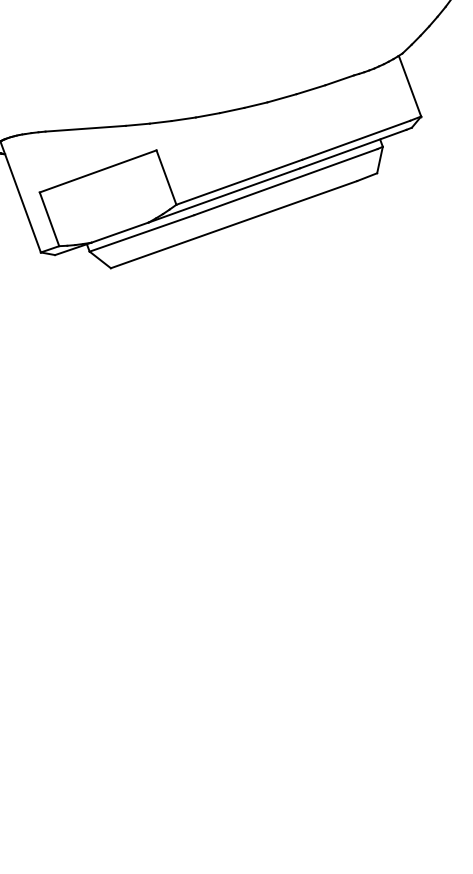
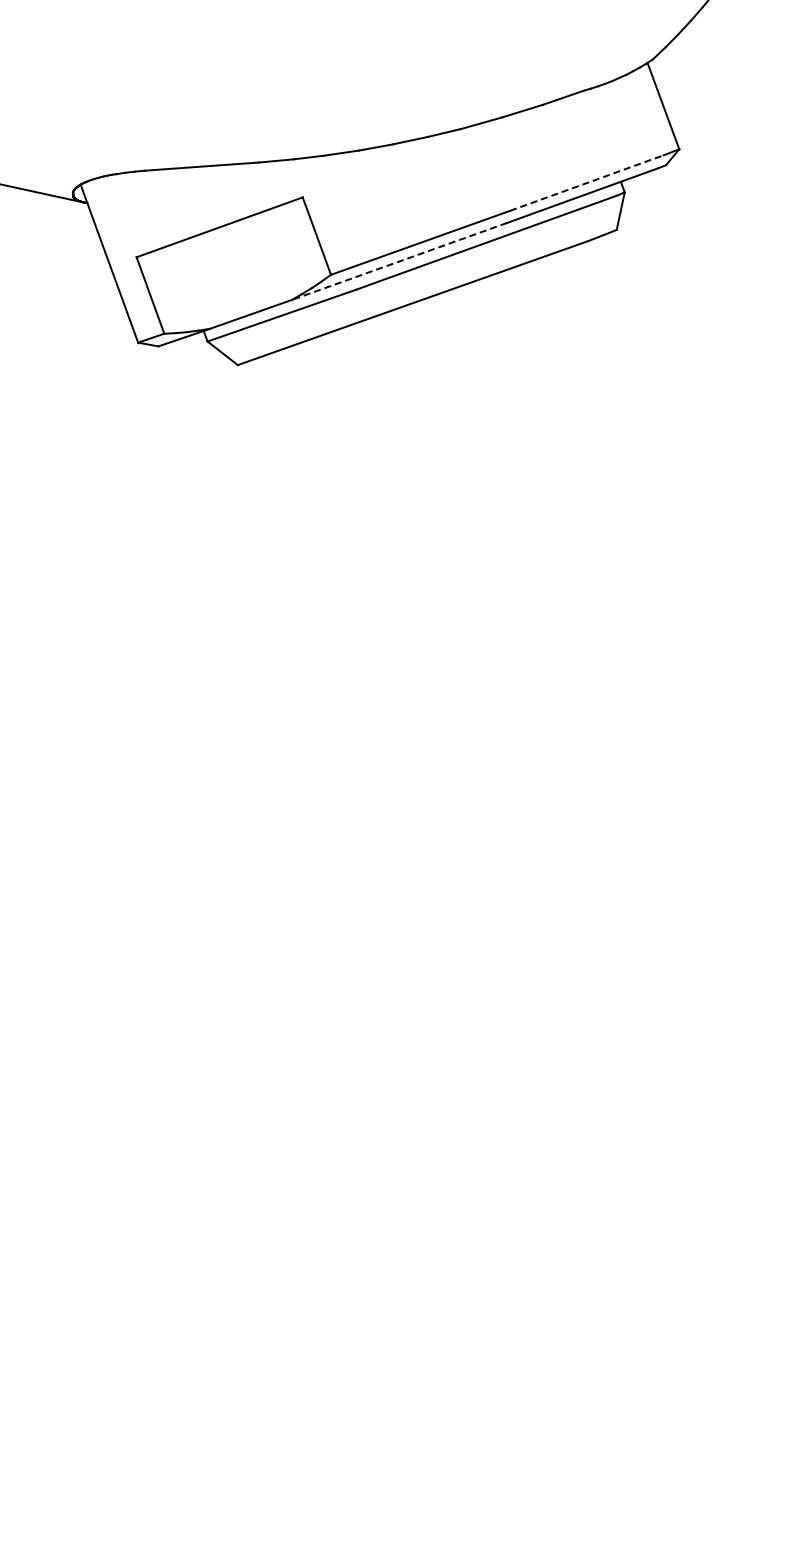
line: (355, 140) -> (586, 183), solid -> dashed
line: (224, 195) -> (399, 261), solid -> dashed

